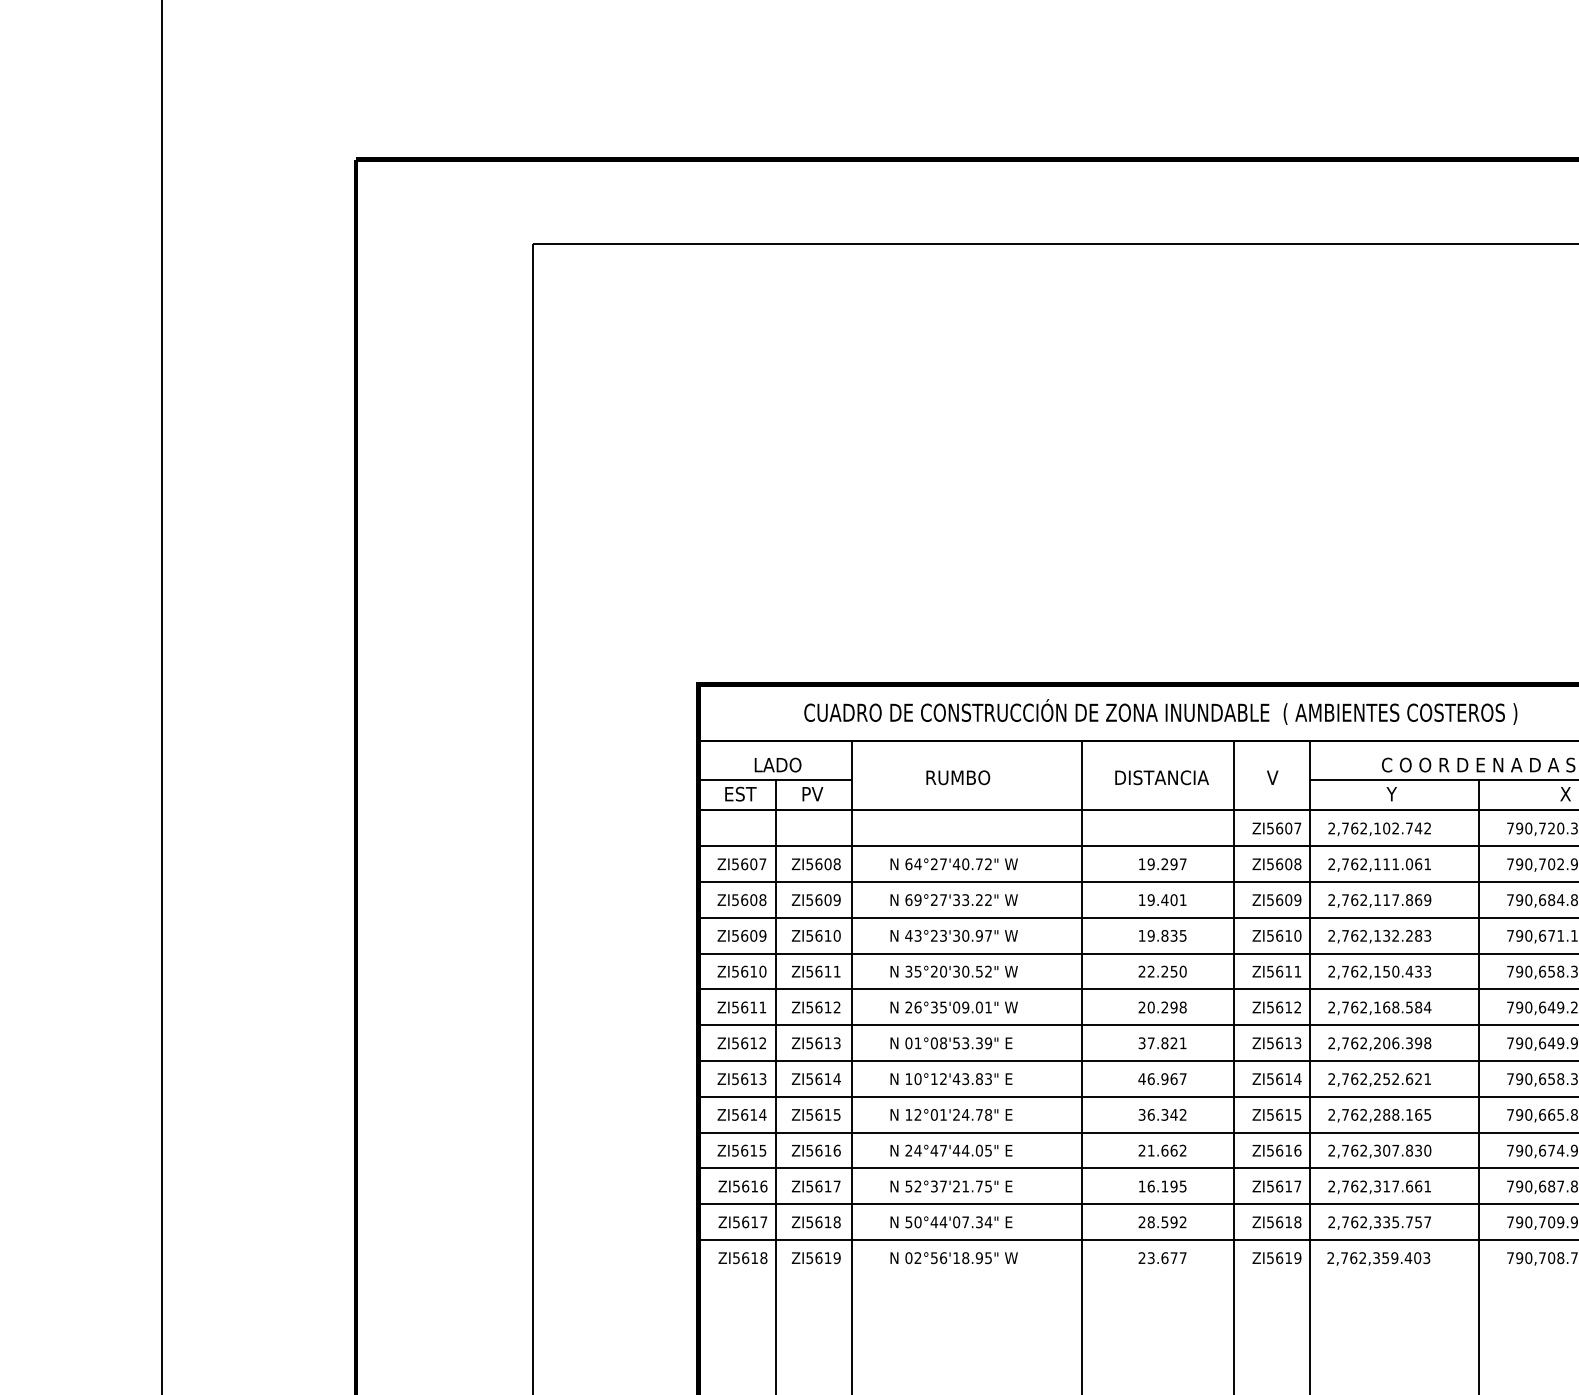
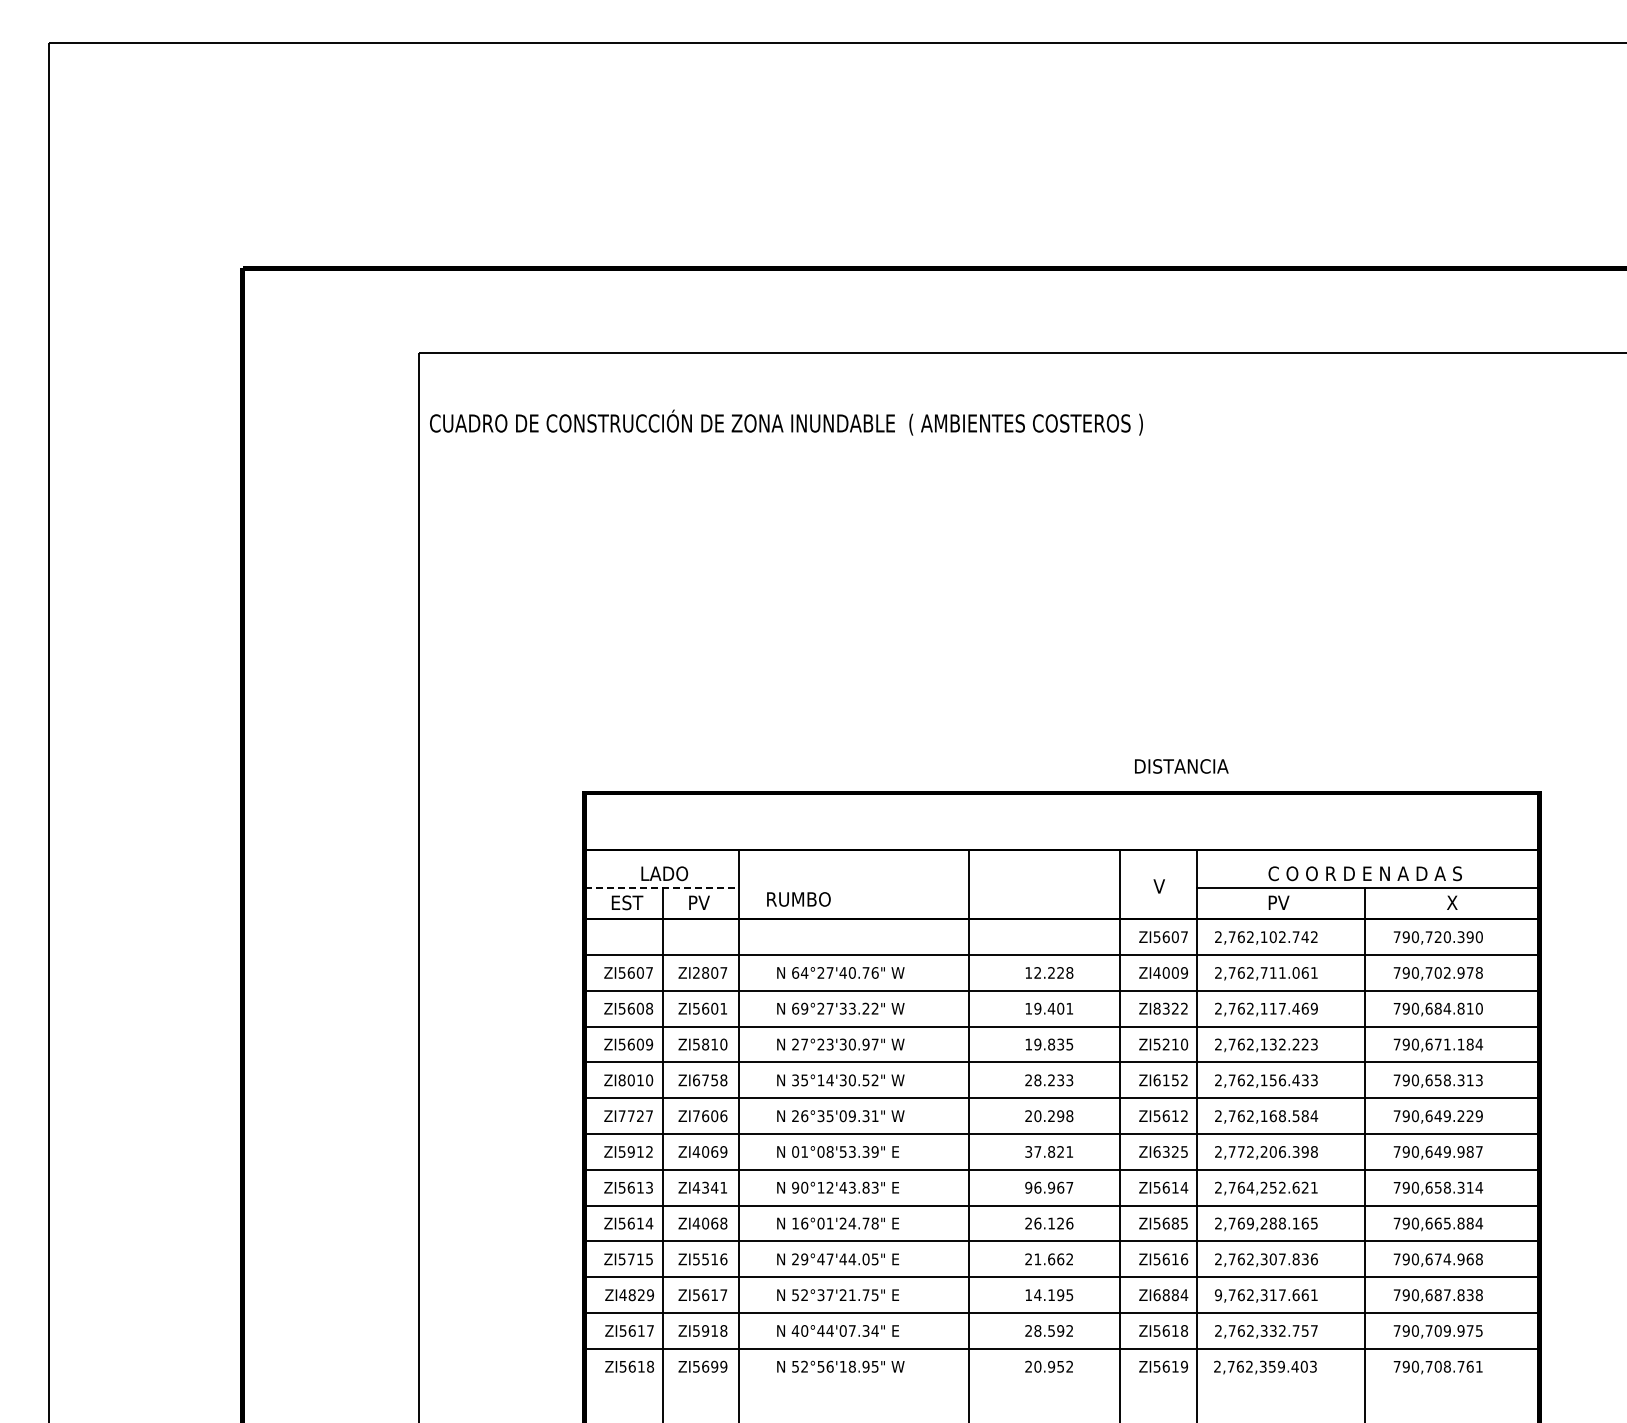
text: (1160, 711) -> (786, 422), moved
text: (957, 777) -> (798, 899), moved
text: (1161, 777) -> (1181, 766), moved
line: (775, 779) -> (662, 888), solid -> dashed
text: (1391, 793) -> (1278, 902), Y -> PV
text: (823, 863) -> (710, 972), ZI5608 -> ZI2807
text: (987, 863) -> (874, 972), 64°27'40.72" -> 64°27'40.76"
text: (1166, 863) -> (1053, 972), 19.297 -> 12.228
text: (1283, 863) -> (1170, 972), ZI5608 -> ZI4009
text: (1376, 863) -> (1263, 972), 2,762,111.061 -> 2,762,711.061
text: (836, 899) -> (723, 1008), ZI5609 -> ZI5601
text: (1283, 899) -> (1170, 1008), ZI5609 -> ZI8322
text: (1408, 899) -> (1295, 1008), 2,762,117.869 -> 2,762,117.469
text: (818, 935) -> (705, 1044), ZI5610 -> ZI5810
text: (912, 935) -> (799, 1044), 43°23'30.97" -> 27°23'30.97"
text: (1278, 935) -> (1165, 1044), ZI5610 -> ZI5210
text: (1417, 935) -> (1304, 1044), 2,762,132.283 -> 2,762,132.223
text: (1395, 970) -> (1282, 1079), 2,762,150.433 -> 2,762,156.433
text: (739, 971) -> (626, 1080), ZI5610 -> ZI8010
text: (823, 971) -> (710, 1080), ZI5611 -> ZI6758
text: (938, 971) -> (825, 1080), 35°20'30.52" -> 35°14'30.52"
text: (1166, 971) -> (1053, 1080), 22.250 -> 28.233
text: (1283, 971) -> (1170, 1080), ZI5611 -> ZI6152
text: (748, 1007) -> (635, 1116), ZI5611 -> ZI7727
text: (823, 1007) -> (710, 1116), ZI5612 -> ZI7606
text: (978, 1007) -> (865, 1116), 26°35'09.01" -> 26°35'09.31"
text: (743, 1042) -> (630, 1151), ZI5612 -> ZI5912
text: (822, 1042) -> (709, 1151), ZI5613 -> ZI4069
text: (1283, 1042) -> (1170, 1151), ZI5613 -> ZI6325
text: (1353, 1042) -> (1240, 1151), 2,762,206.398 -> 2,772,206.398
text: (822, 1078) -> (709, 1187), ZI5614 -> ZI4341
text: (908, 1078) -> (795, 1187), 10°12'43.83" -> 90°12'43.83"
text: (1141, 1078) -> (1028, 1187), 46.967 -> 96.967
text: (1363, 1078) -> (1250, 1187), 2,762,252.621 -> 2,764,252.621
text: (822, 1114) -> (709, 1223), ZI5615 -> ZI4068
text: (917, 1114) -> (804, 1223), 12°01'24.78" -> 16°01'24.78"
text: (1162, 1114) -> (1049, 1223), 36.342 -> 26.126
text: (1287, 1114) -> (1174, 1223), ZI5615 -> ZI5685
text: (1362, 1114) -> (1249, 1223), 2,762,288.165 -> 2,769,288.165
text: (1427, 1149) -> (1314, 1258), 2,762,307.830 -> 2,762,307.836
text: (743, 1150) -> (630, 1259), ZI5615 -> ZI5715
text: (818, 1150) -> (705, 1259), ZI5616 -> ZI5516
text: (917, 1150) -> (804, 1259), 24°47'44.05" -> 29°47'44.05"
text: (749, 1186) -> (636, 1295), ZI5616 -> ZI4829
text: (1150, 1186) -> (1037, 1295), 16.195 -> 14.195
text: (1283, 1186) -> (1170, 1295), ZI5617 -> ZI6884
text: (1331, 1186) -> (1218, 1295), 2,762,317.661 -> 9,762,317.661
text: (818, 1221) -> (705, 1330), ZI5618 -> ZI5918
text: (908, 1221) -> (795, 1330), 50°44'07.34" -> 40°44'07.34"
text: (1395, 1221) -> (1282, 1330), 2,762,335.757 -> 2,762,332.757
text: (827, 1257) -> (714, 1366), ZI5619 -> ZI5699
text: (908, 1257) -> (795, 1366), 02°56'18.95" -> 52°56'18.95"
text: (1166, 1257) -> (1053, 1366), 23.677 -> 20.952

